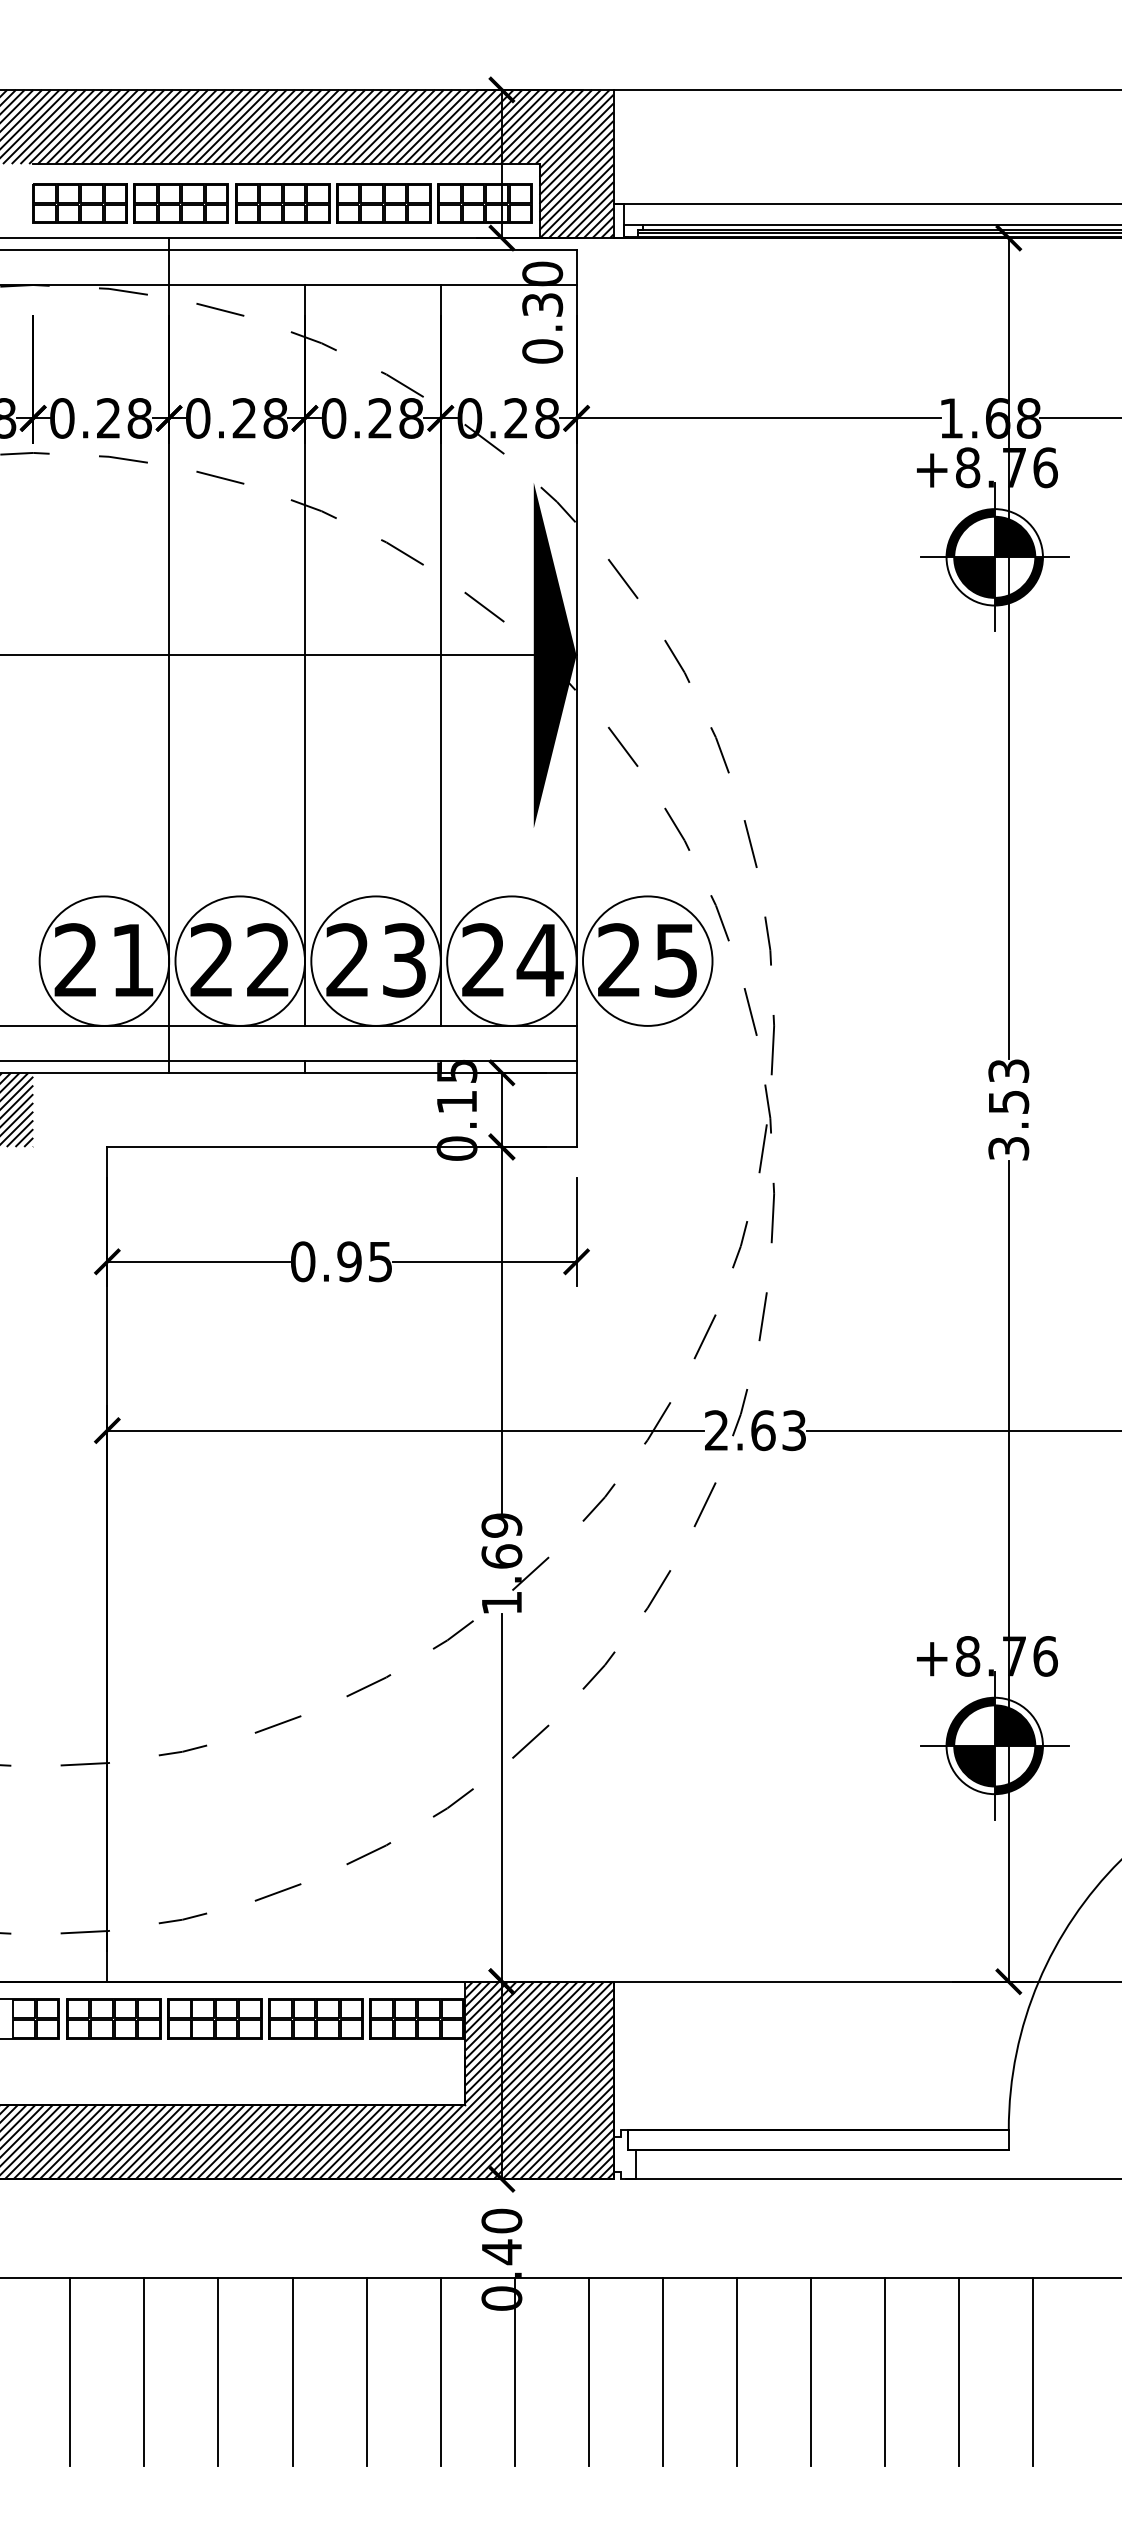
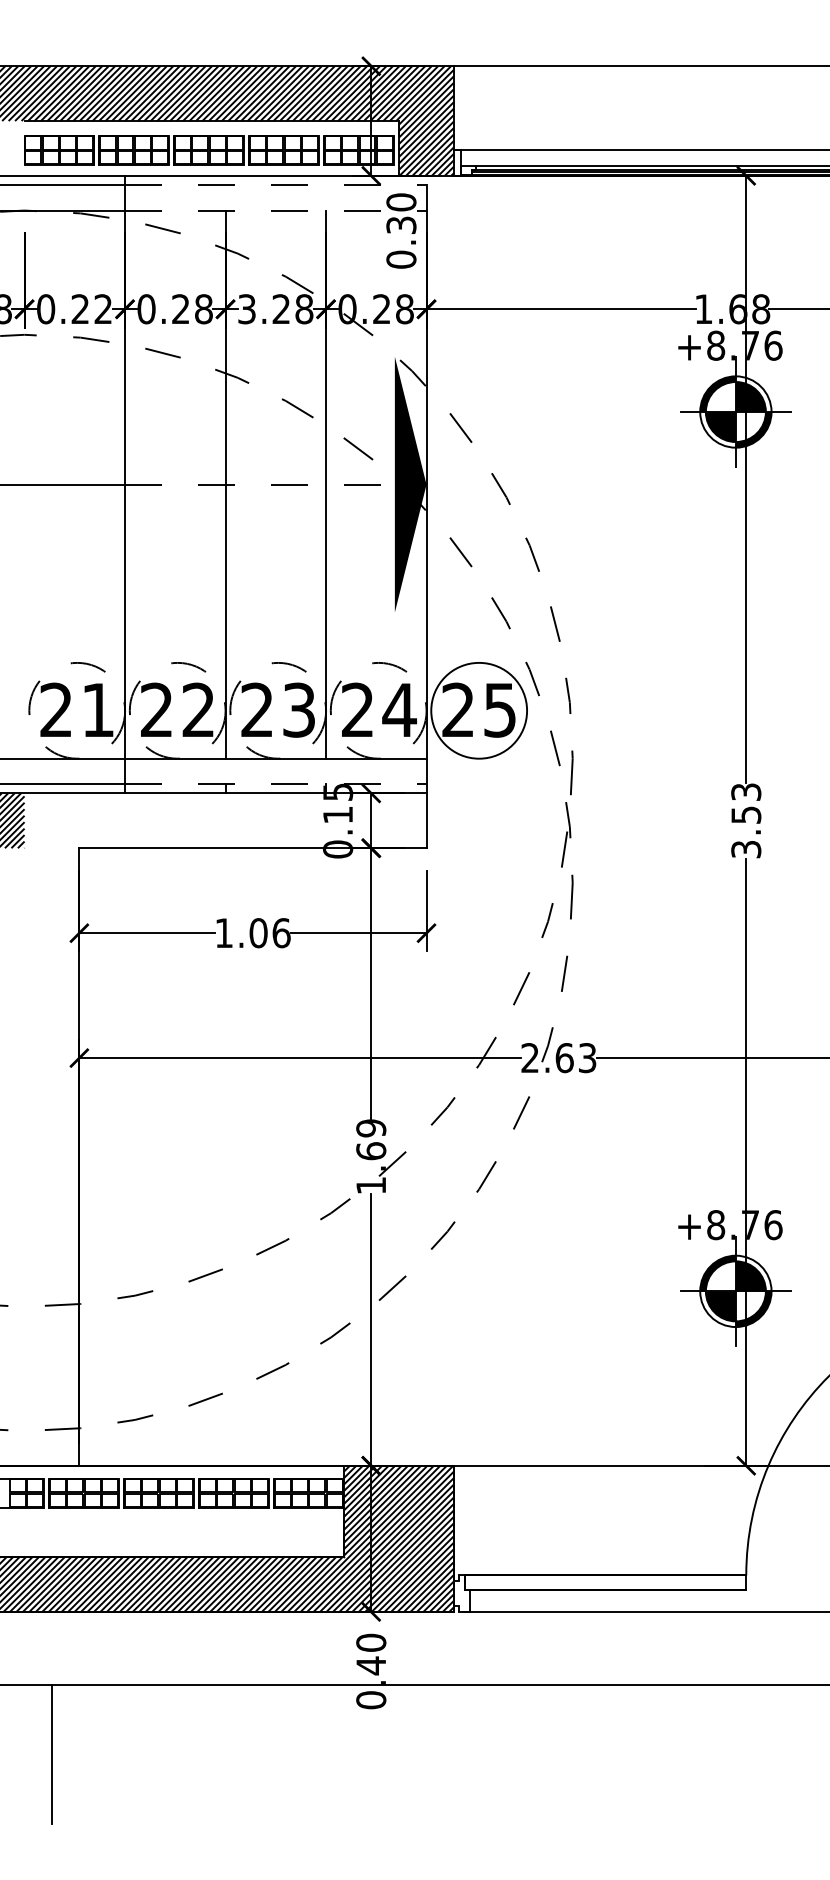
line: (372, 250) -> (275, 185), solid -> dashed
line: (372, 285) -> (275, 210), solid -> dashed
text: (139, 418) -> (103, 309), 0.28 -> 0.22
text: (333, 418) -> (246, 309), 0.28 -> 3.28
line: (372, 655) -> (275, 484), solid -> dashed
circle: (104, 960) -> (77, 710), solid -> dashed
circle: (240, 960) -> (177, 710), solid -> dashed
circle: (375, 960) -> (277, 710), solid -> dashed
circle: (511, 960) -> (378, 710), solid -> dashed
line: (372, 1060) -> (275, 784), solid -> dashed
text: (342, 1261) -> (253, 932), 0.95 -> 1.06
line: (144, 2371) -> (106, 1754), removed
line: (218, 2371) -> (161, 1754), removed
line: (292, 2371) -> (216, 1754), removed
line: (366, 2371) -> (271, 1754), removed
line: (440, 2371) -> (325, 1754), removed
line: (514, 2371) -> (380, 1754), removed
line: (588, 2371) -> (435, 1754), removed
line: (663, 2371) -> (490, 1754), removed
line: (737, 2371) -> (545, 1754), removed
line: (811, 2371) -> (600, 1754), removed
line: (885, 2371) -> (655, 1754), removed
line: (959, 2371) -> (709, 1754), removed
line: (1033, 2371) -> (764, 1754), removed

